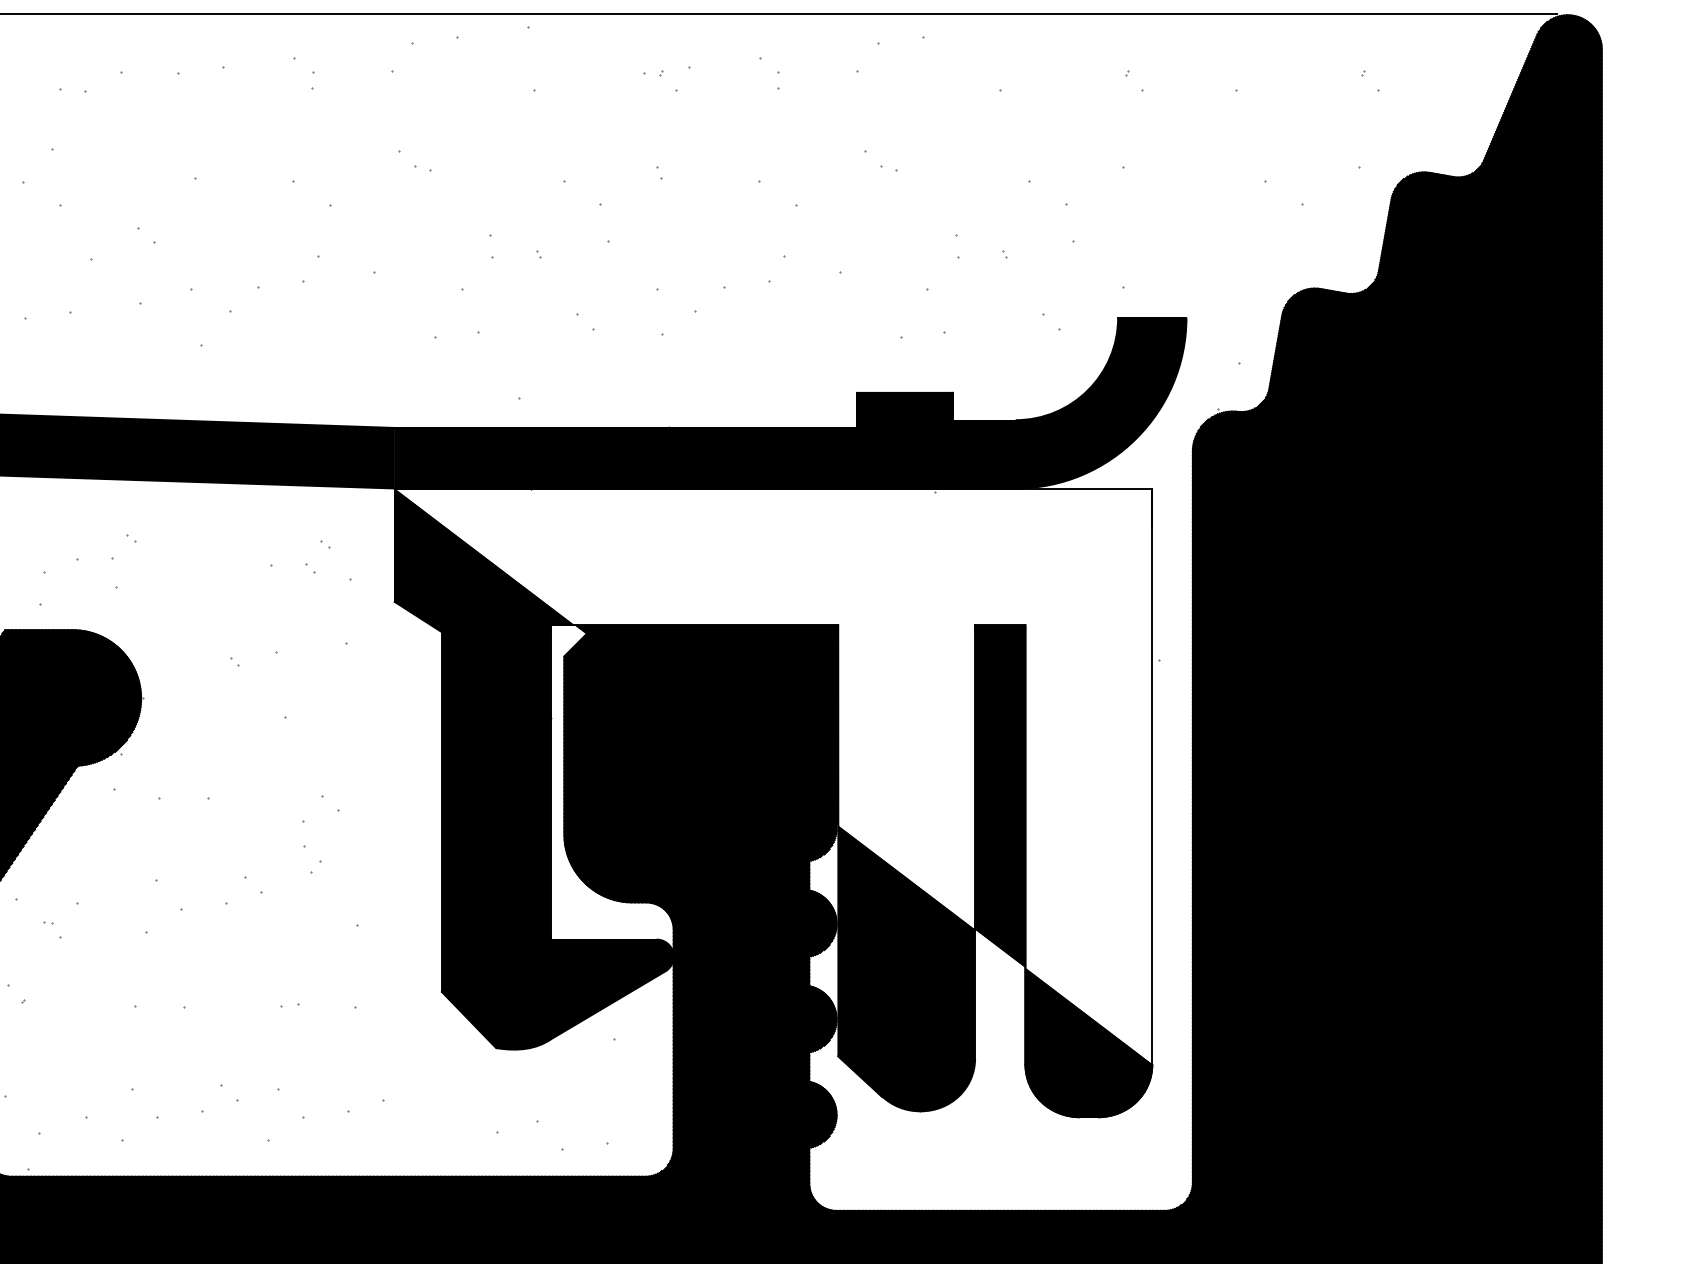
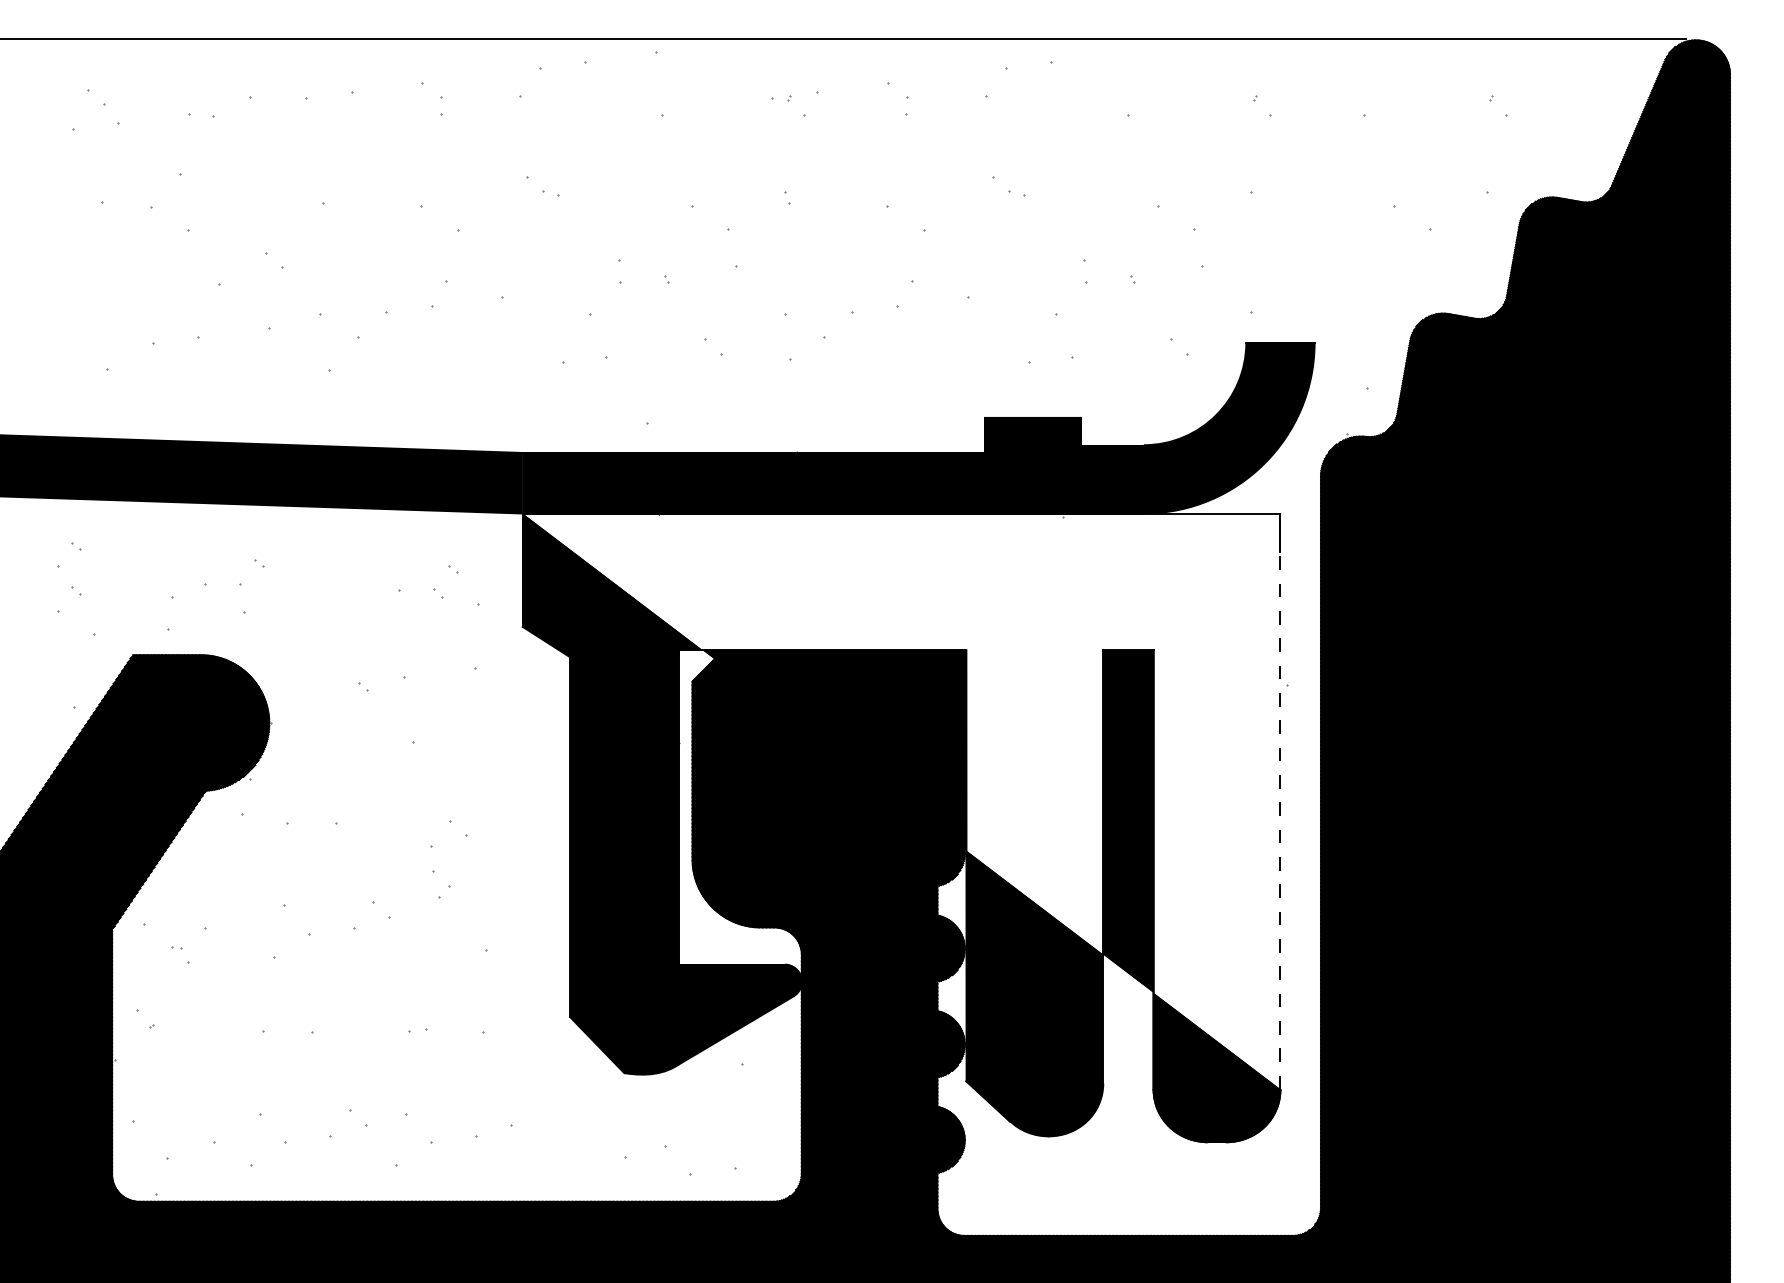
line: (1152, 776) -> (1280, 801), solid -> dashed

